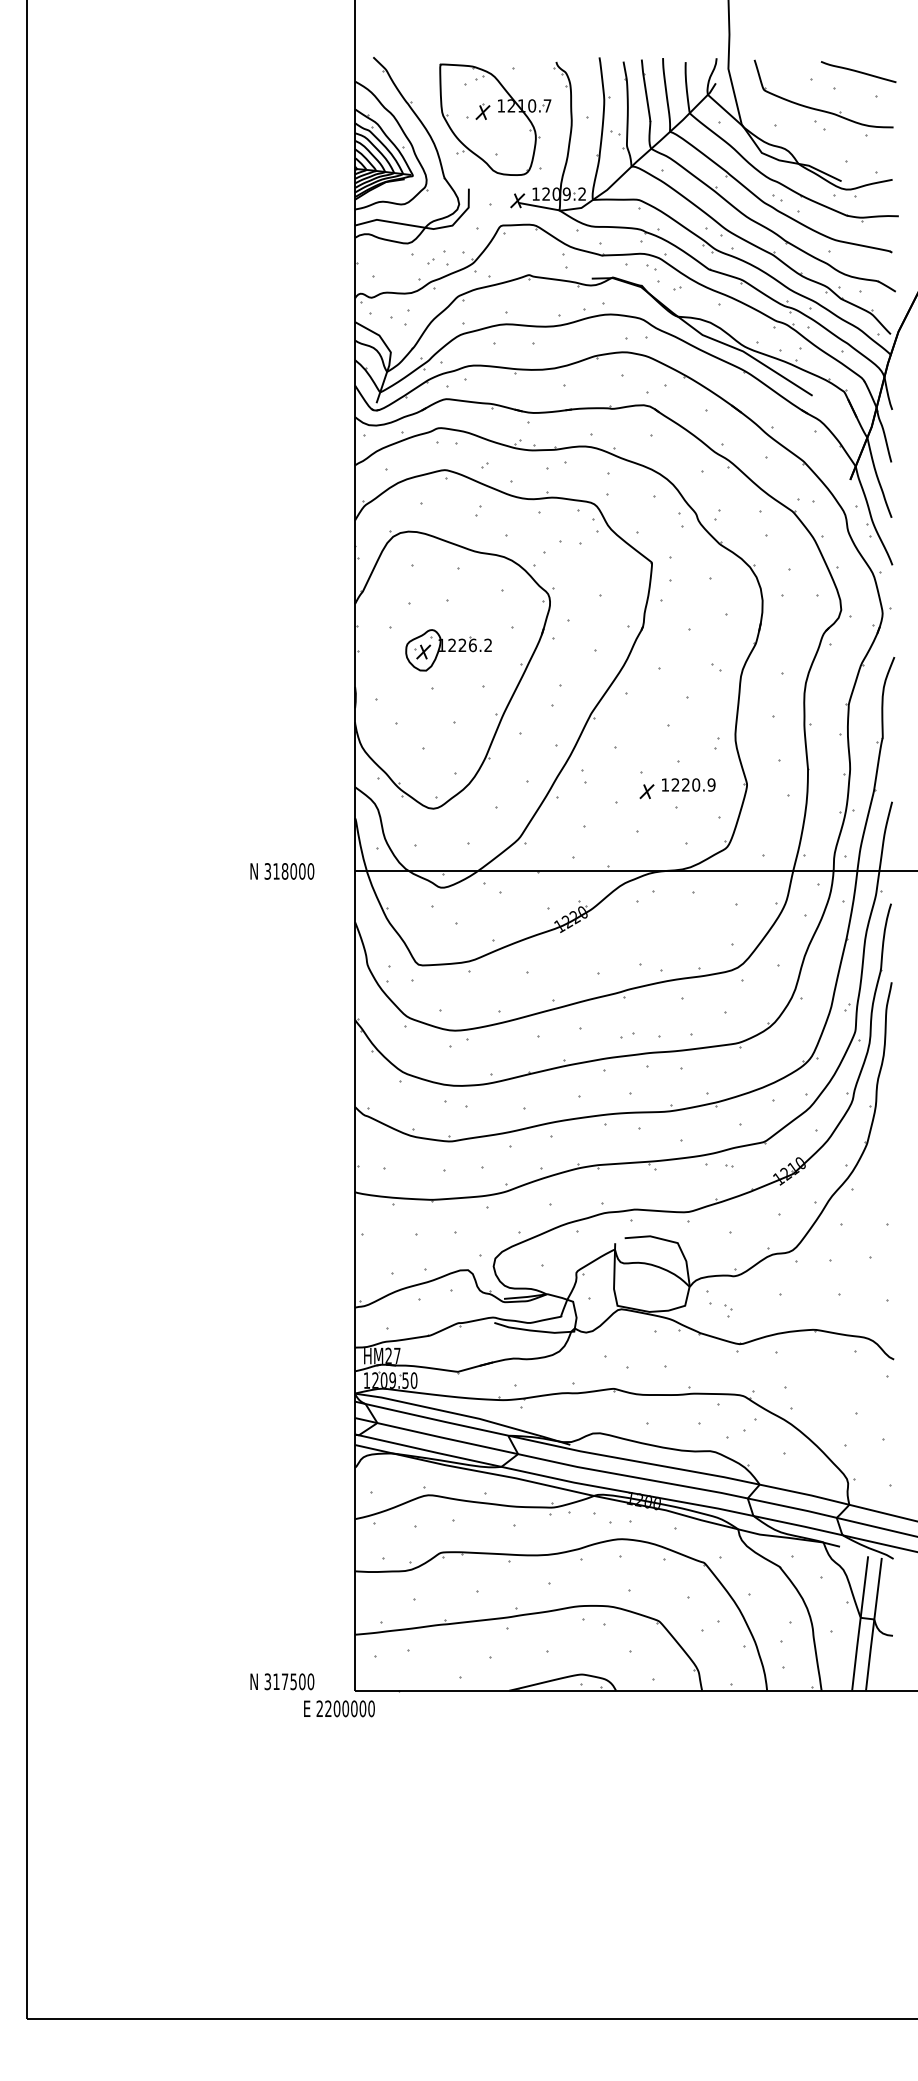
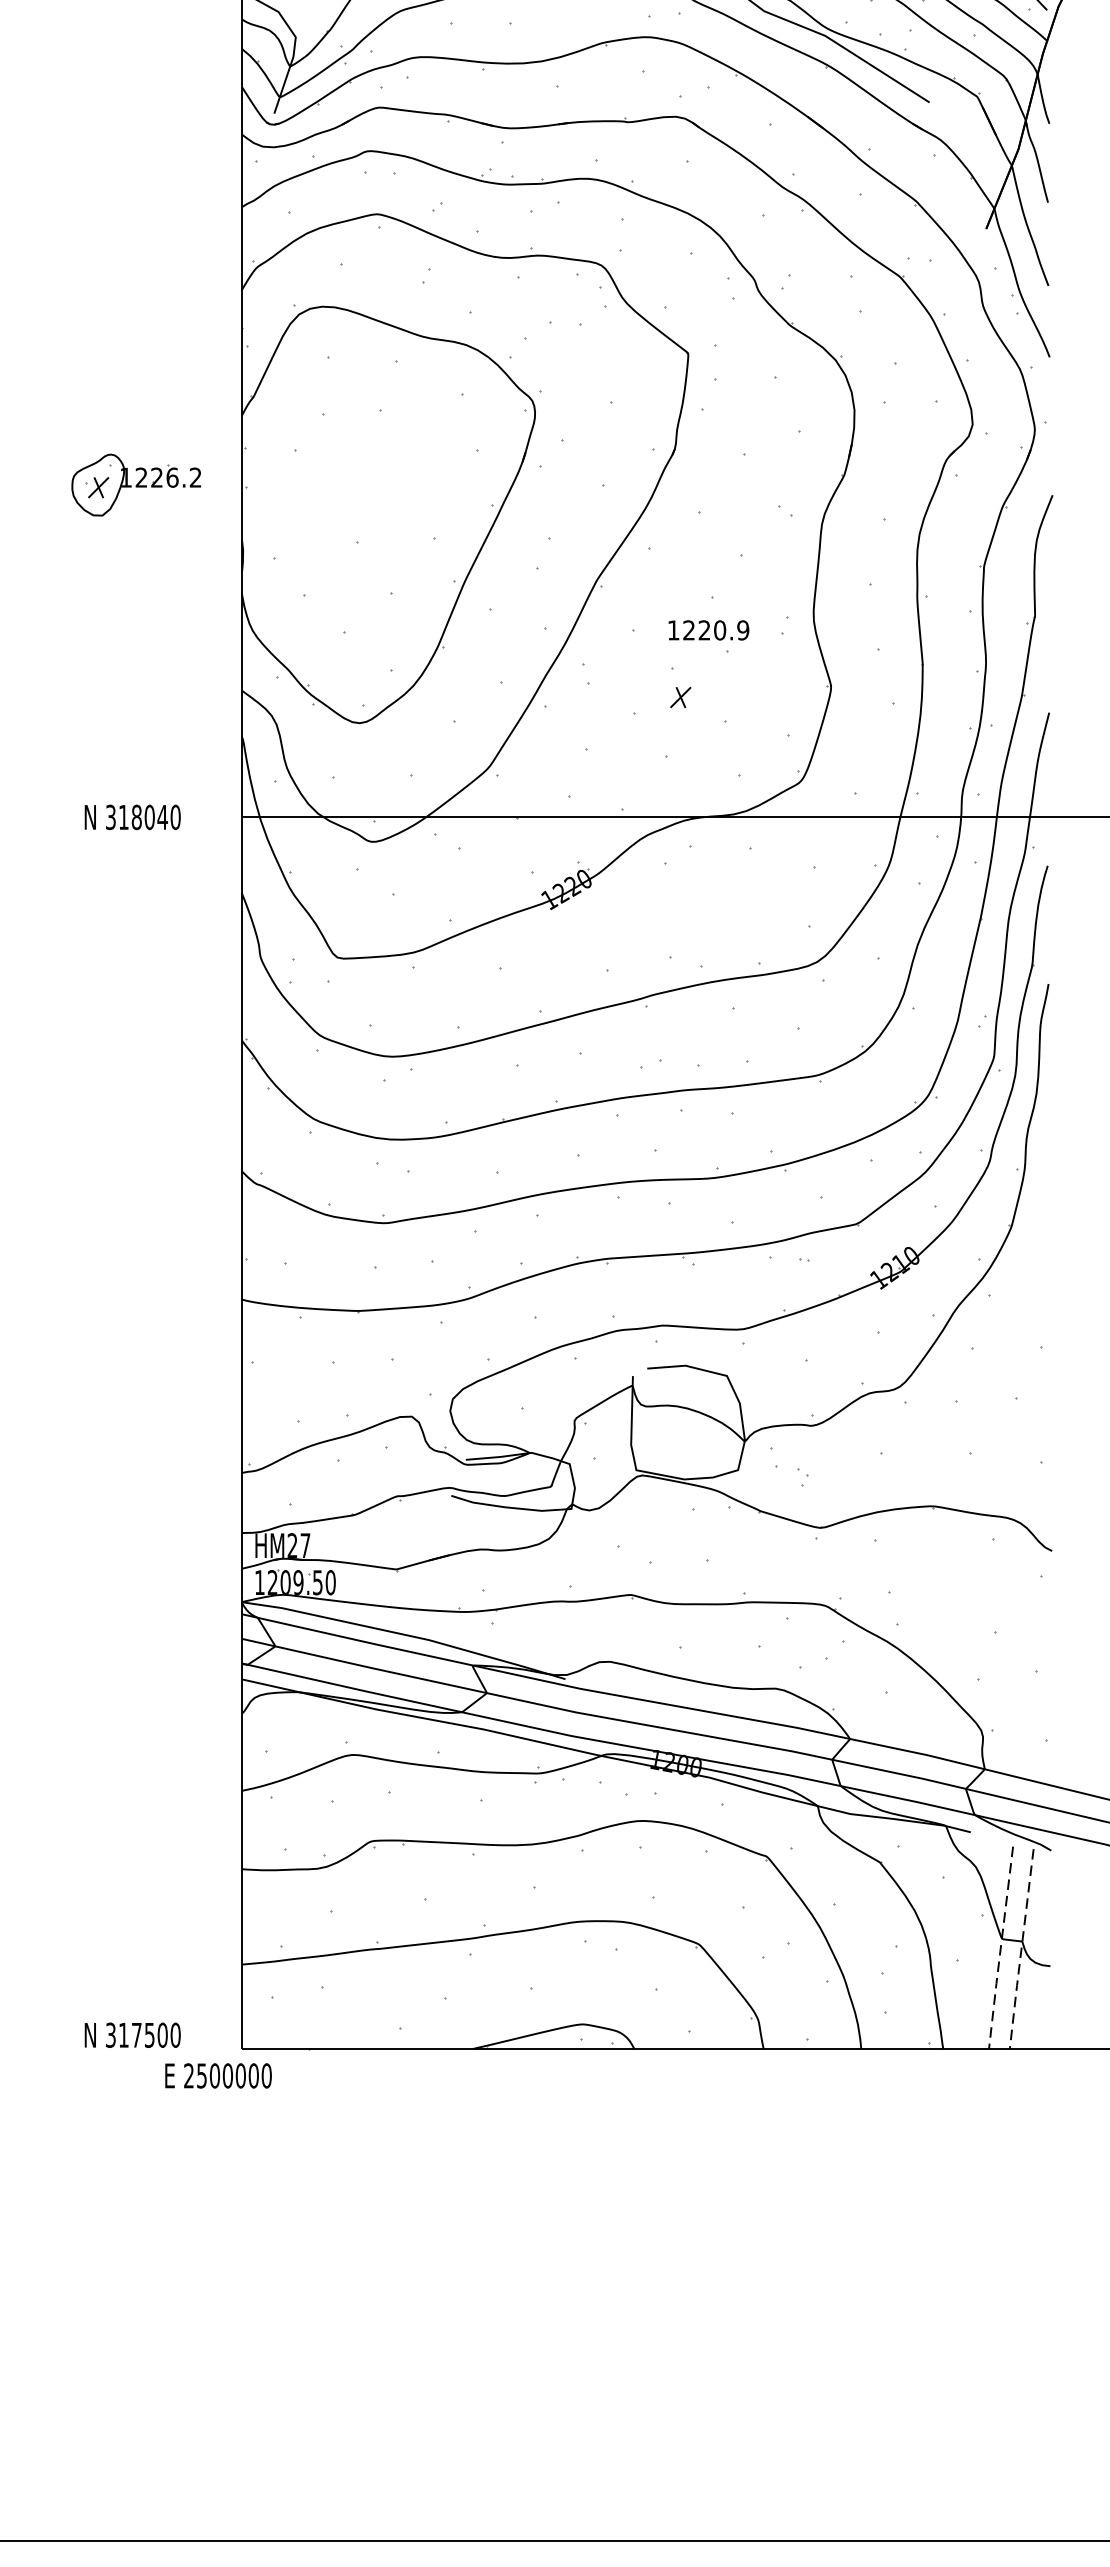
part: (448, 650) -> (135, 485), moved
text: (688, 784) -> (708, 629), moved
text: (301, 871) -> (161, 817), 318000 -> 318040
line: (859, 1624) -> (1000, 1949), solid -> dashed
line: (873, 1625) -> (1021, 1950), solid -> dashed
text: (328, 1708) -> (202, 2075), 2200000 -> 2500000

